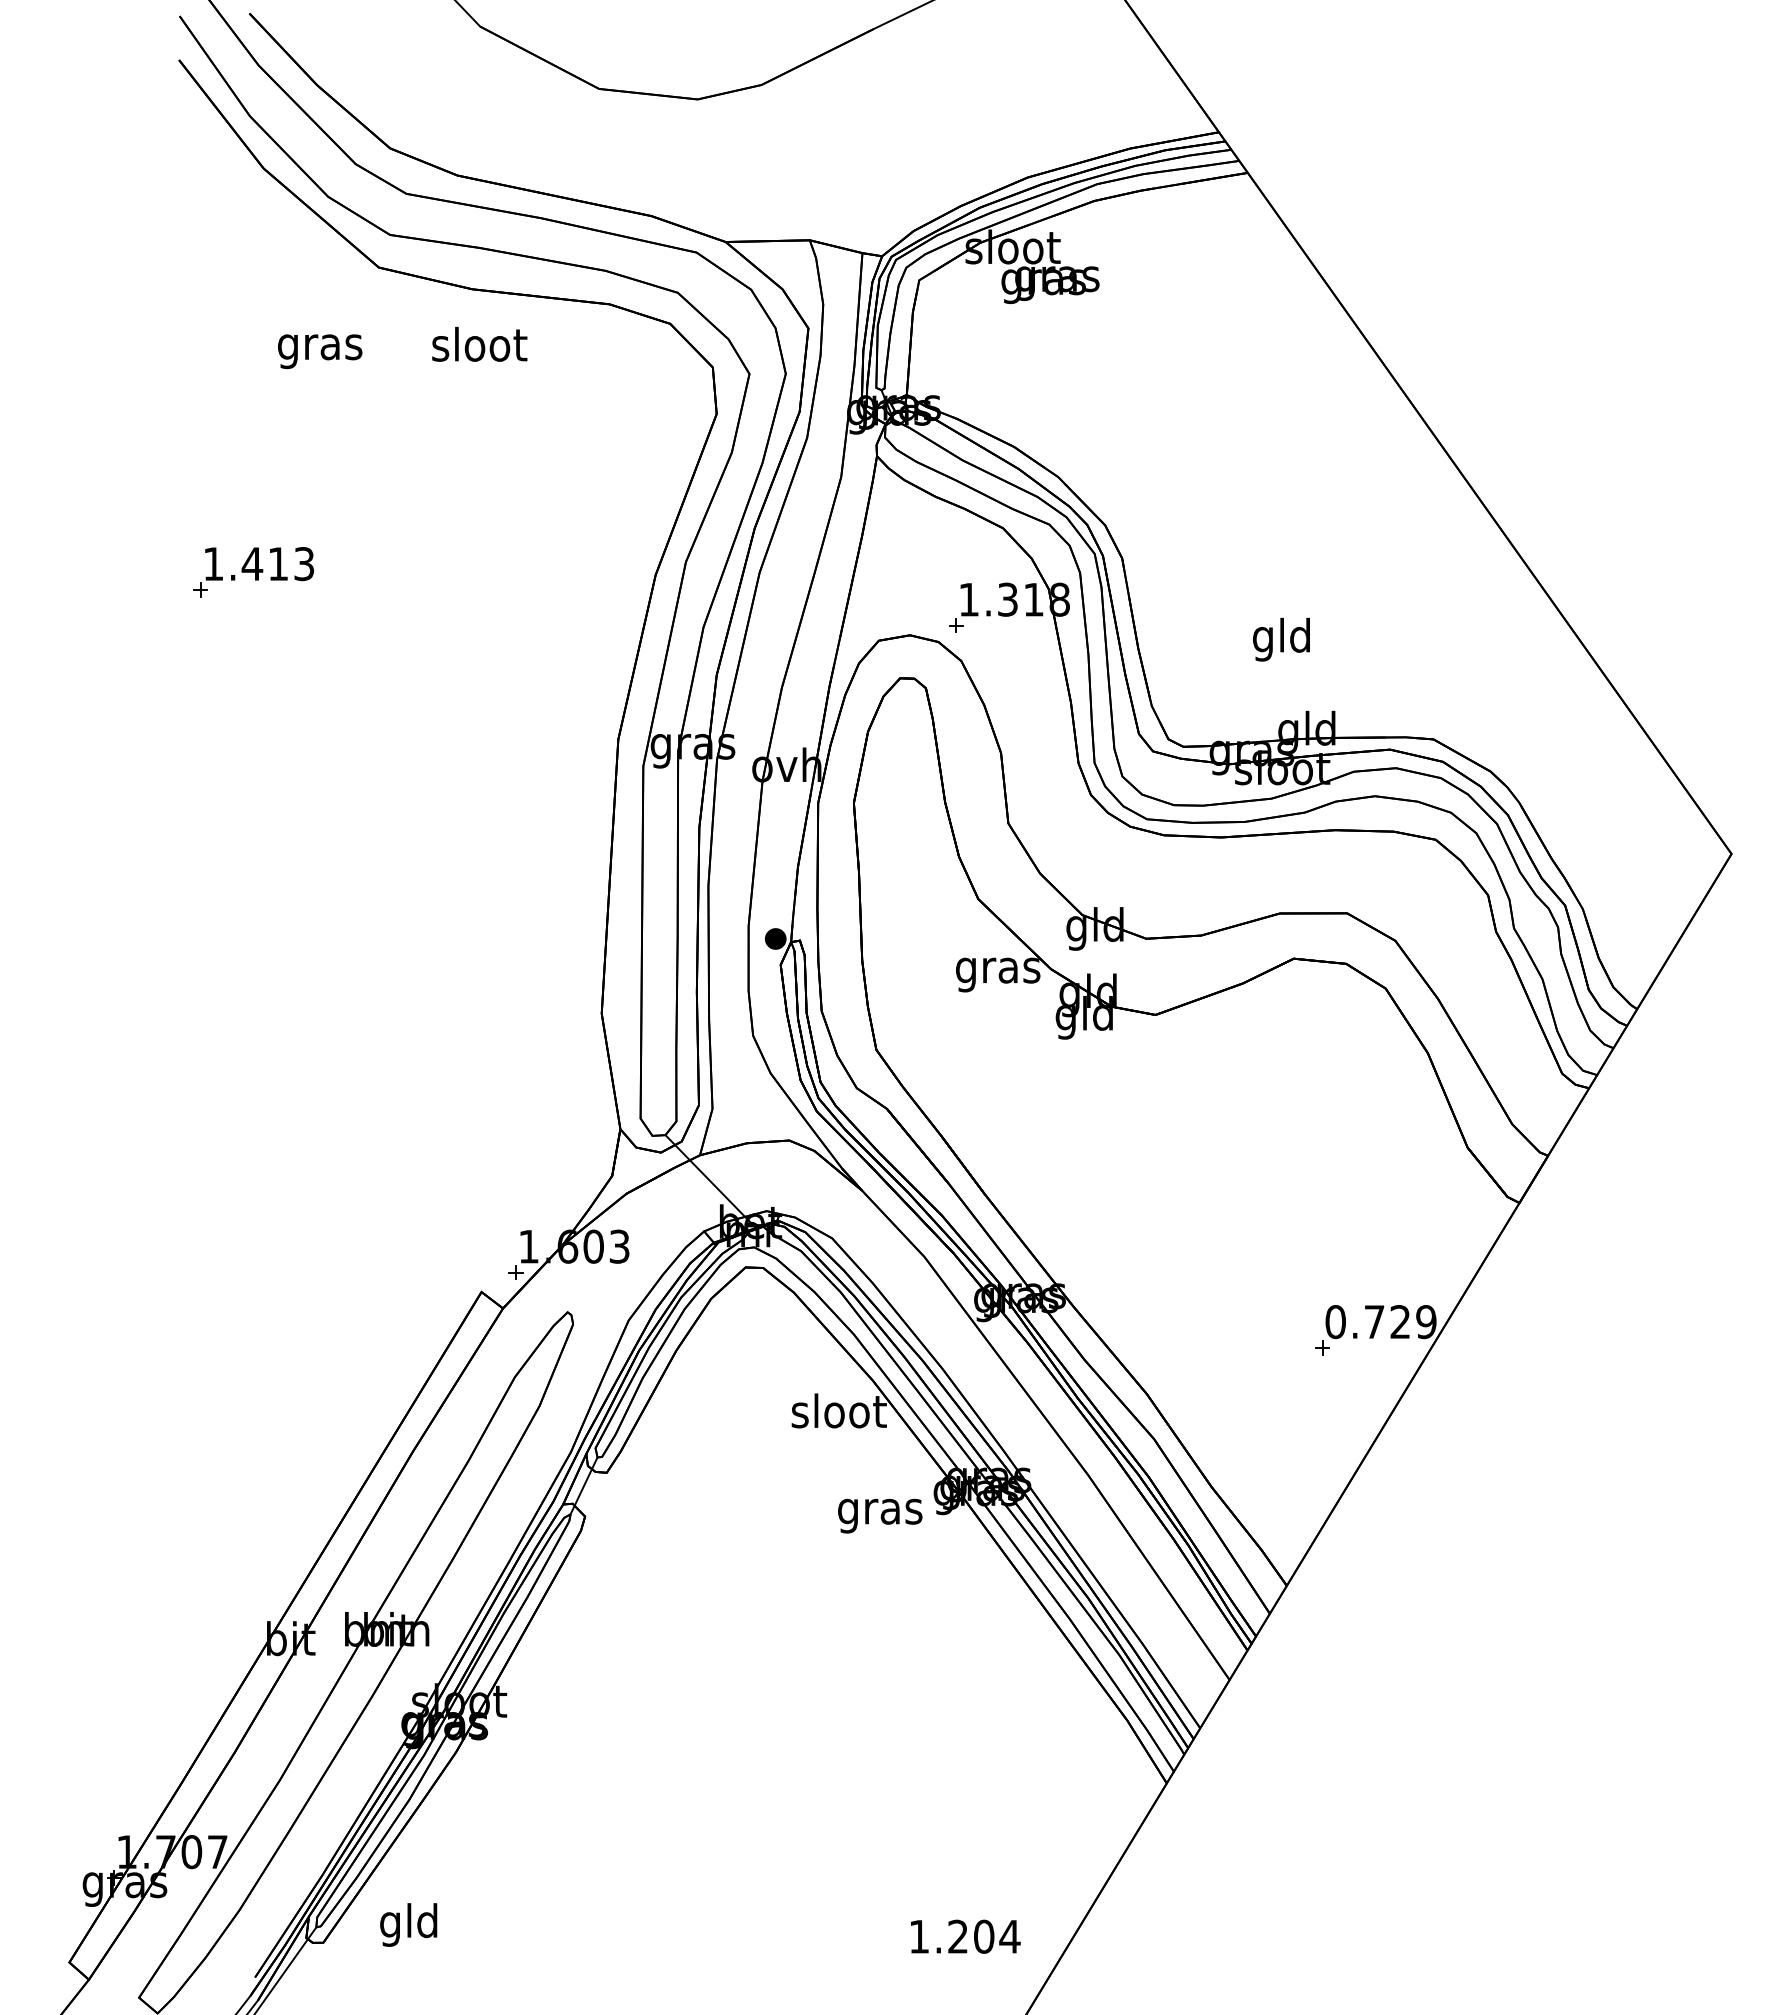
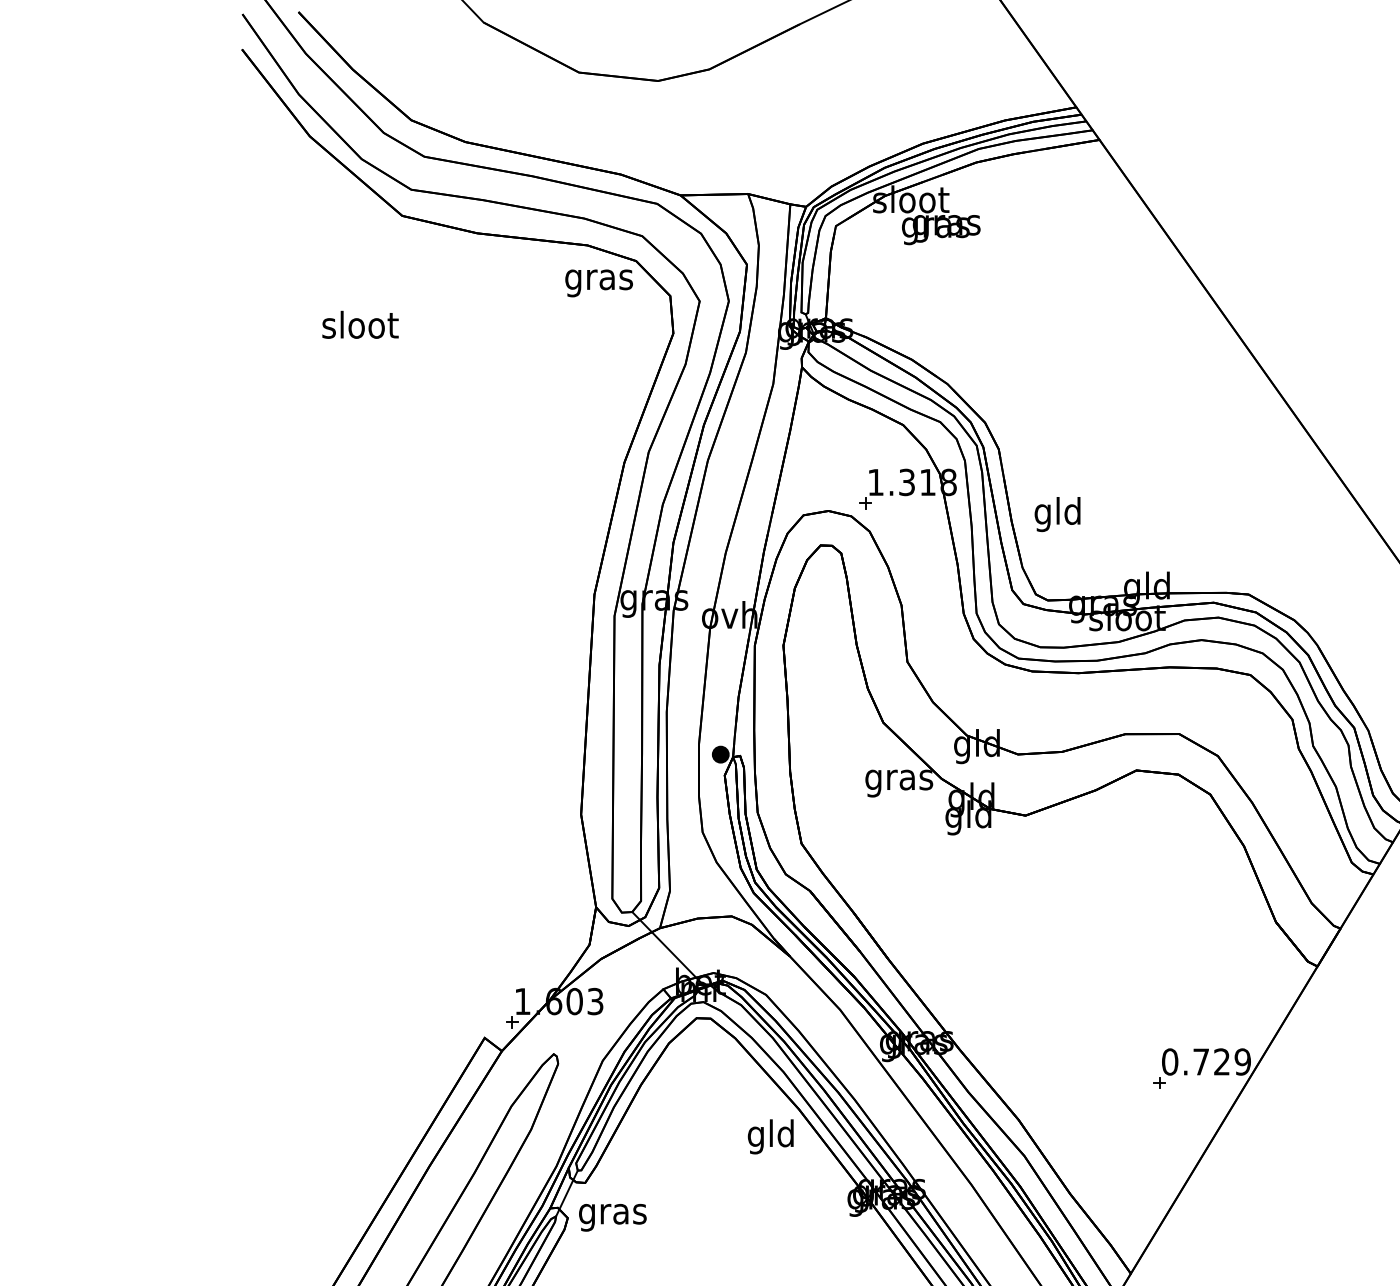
text: (479, 344) -> (360, 324), moved
text: (320, 351) -> (599, 283), moved
part: (253, 572) -> (301, 460), removed
text: (1281, 639) -> (1057, 514), moved
text: (838, 1415) -> (771, 1137), sloot -> gld
text: (880, 1515) -> (613, 1217), moved

